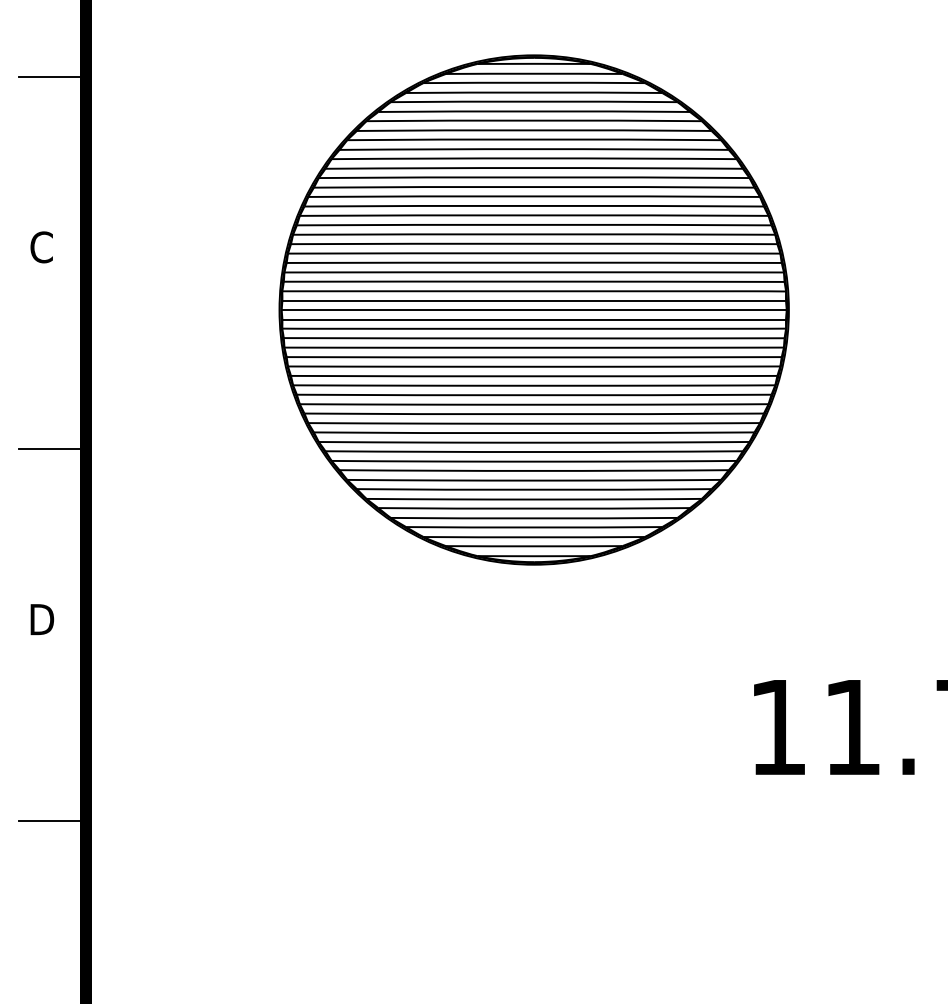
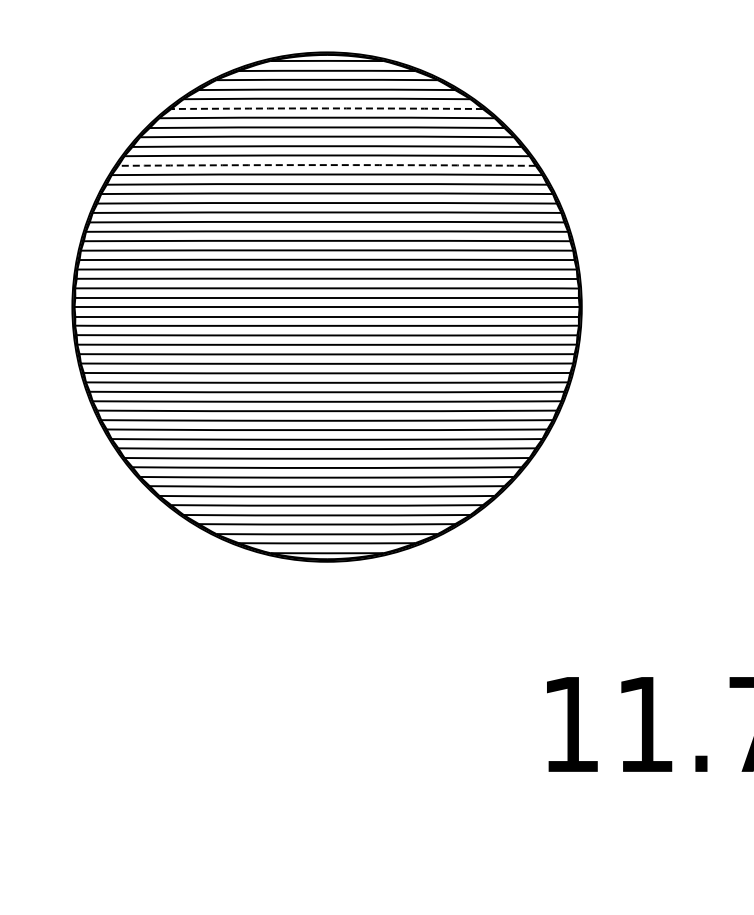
arc: (534, 111) -> (327, 108), solid -> dashed
arc: (534, 168) -> (327, 165), solid -> dashed

